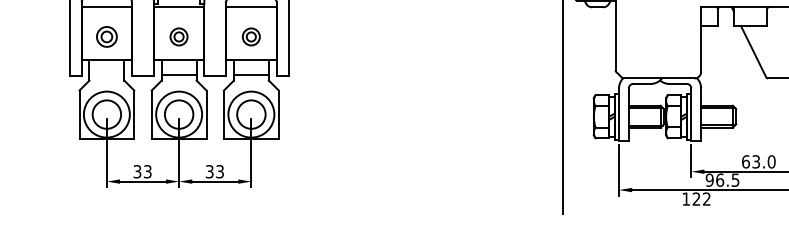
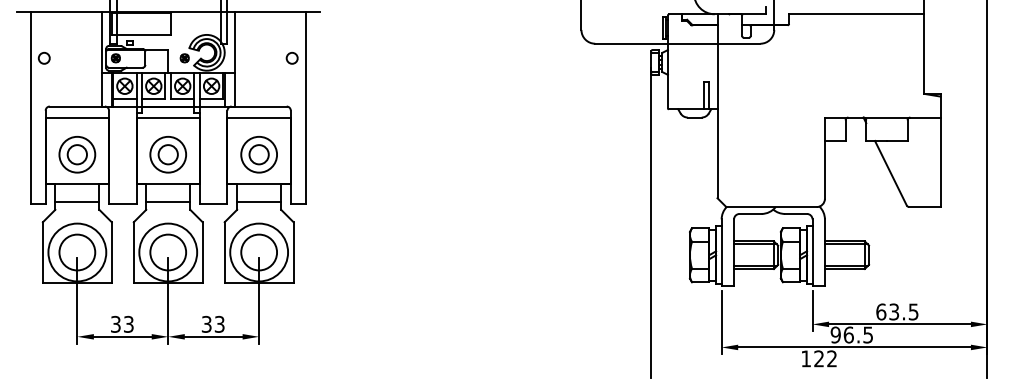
part: (107, 36) -> (77, 154), size x1.43
part: (178, 36) -> (167, 154), size x1.67
part: (250, 36) -> (258, 154), size x1.67
line: (107, 74) -> (77, 202), added
text: (771, 161) -> (913, 311), 63.0 -> 63.5

